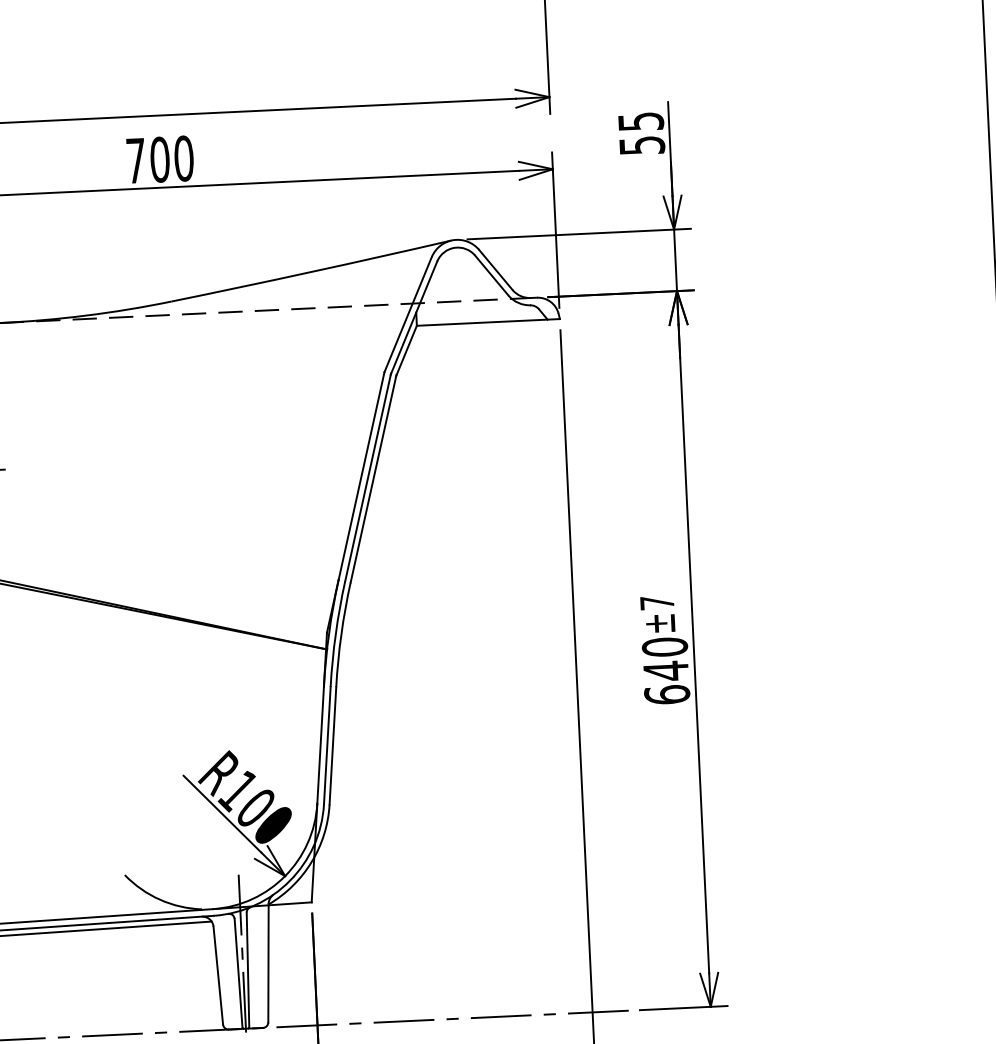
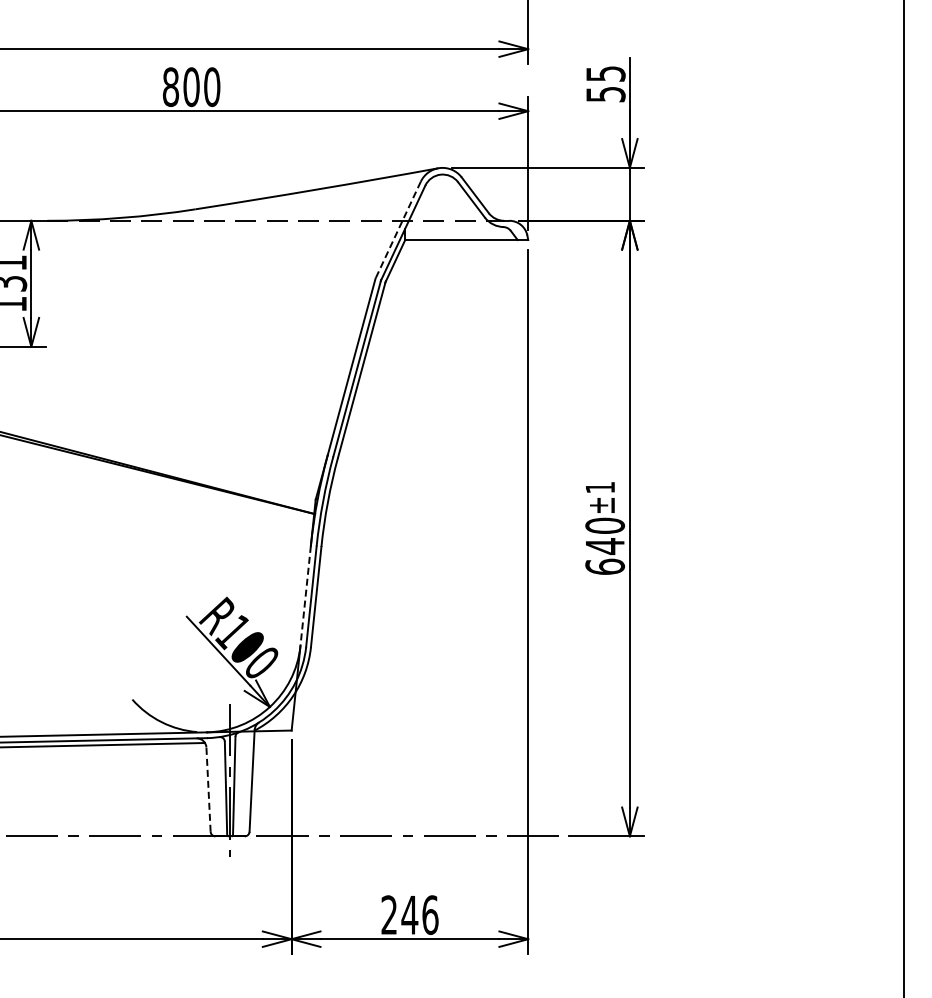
text: (135, 160) -> (170, 86), 700 -> 800
line: (407, 315) -> (397, 230), solid -> dashed
text: (657, 602) -> (600, 487), ±7 -> ±1
line: (320, 745) -> (305, 596), solid -> dashed
line: (218, 975) -> (208, 789), solid -> dashed

